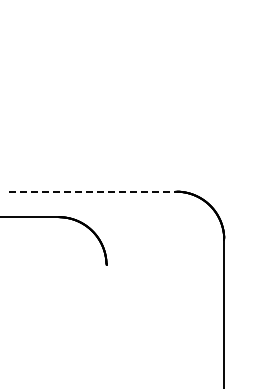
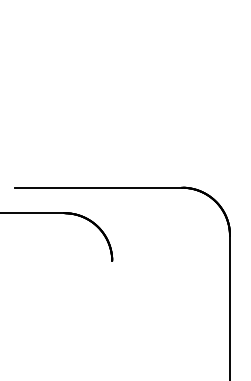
line: (92, 191) -> (98, 187), dashed -> solid

